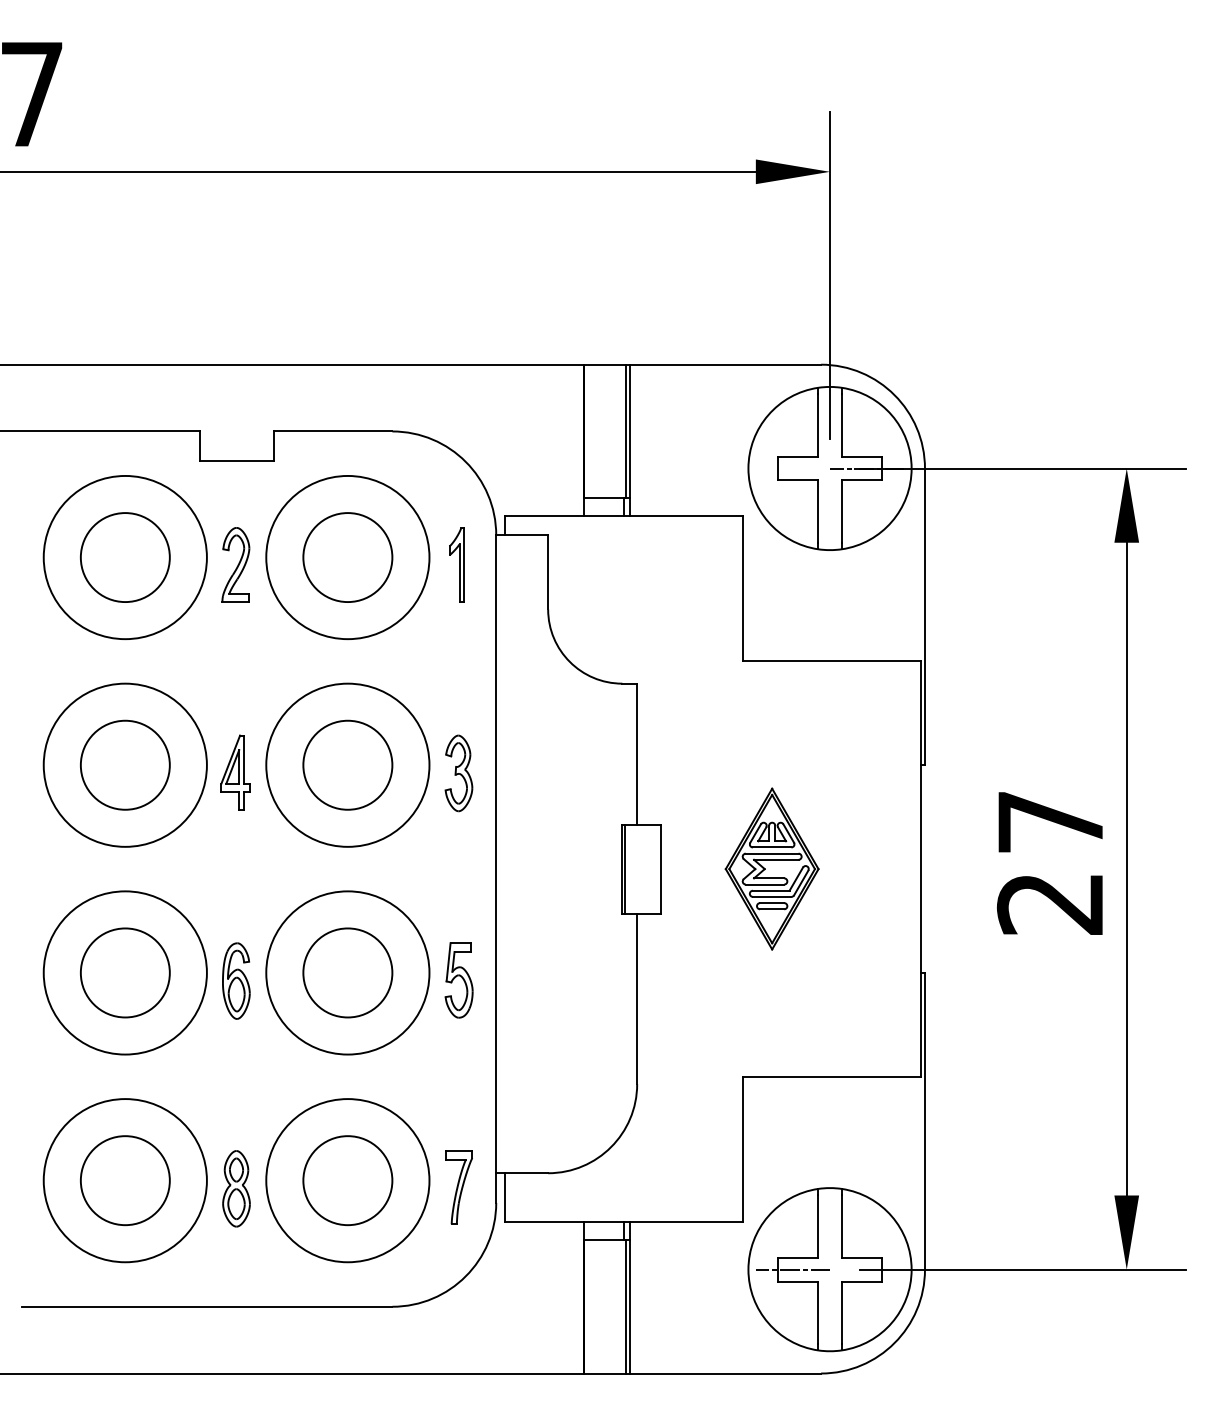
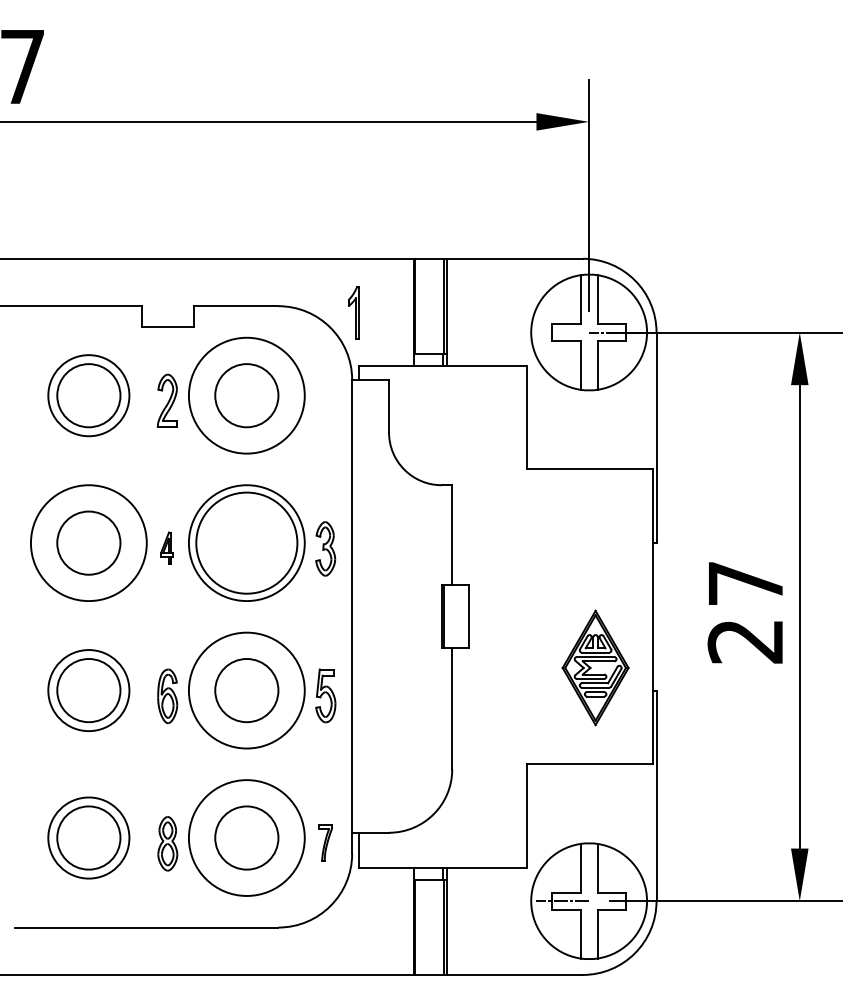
circle: (124, 557) -> (88, 395), size x0.7
part: (456, 564) -> (353, 312), moved
circle: (347, 764) -> (246, 542), size x1.6
part: (235, 772) -> (167, 548), size x0.6
part: (771, 868) -> (595, 667), moved
circle: (124, 972) -> (88, 690), size x0.7
circle: (124, 1180) -> (88, 837), size x0.7
part: (458, 1187) -> (325, 842), size x0.7

